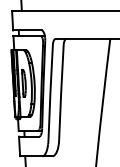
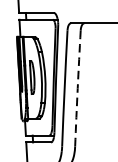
arc: (61, 92) -> (78, 88), solid -> dashed

